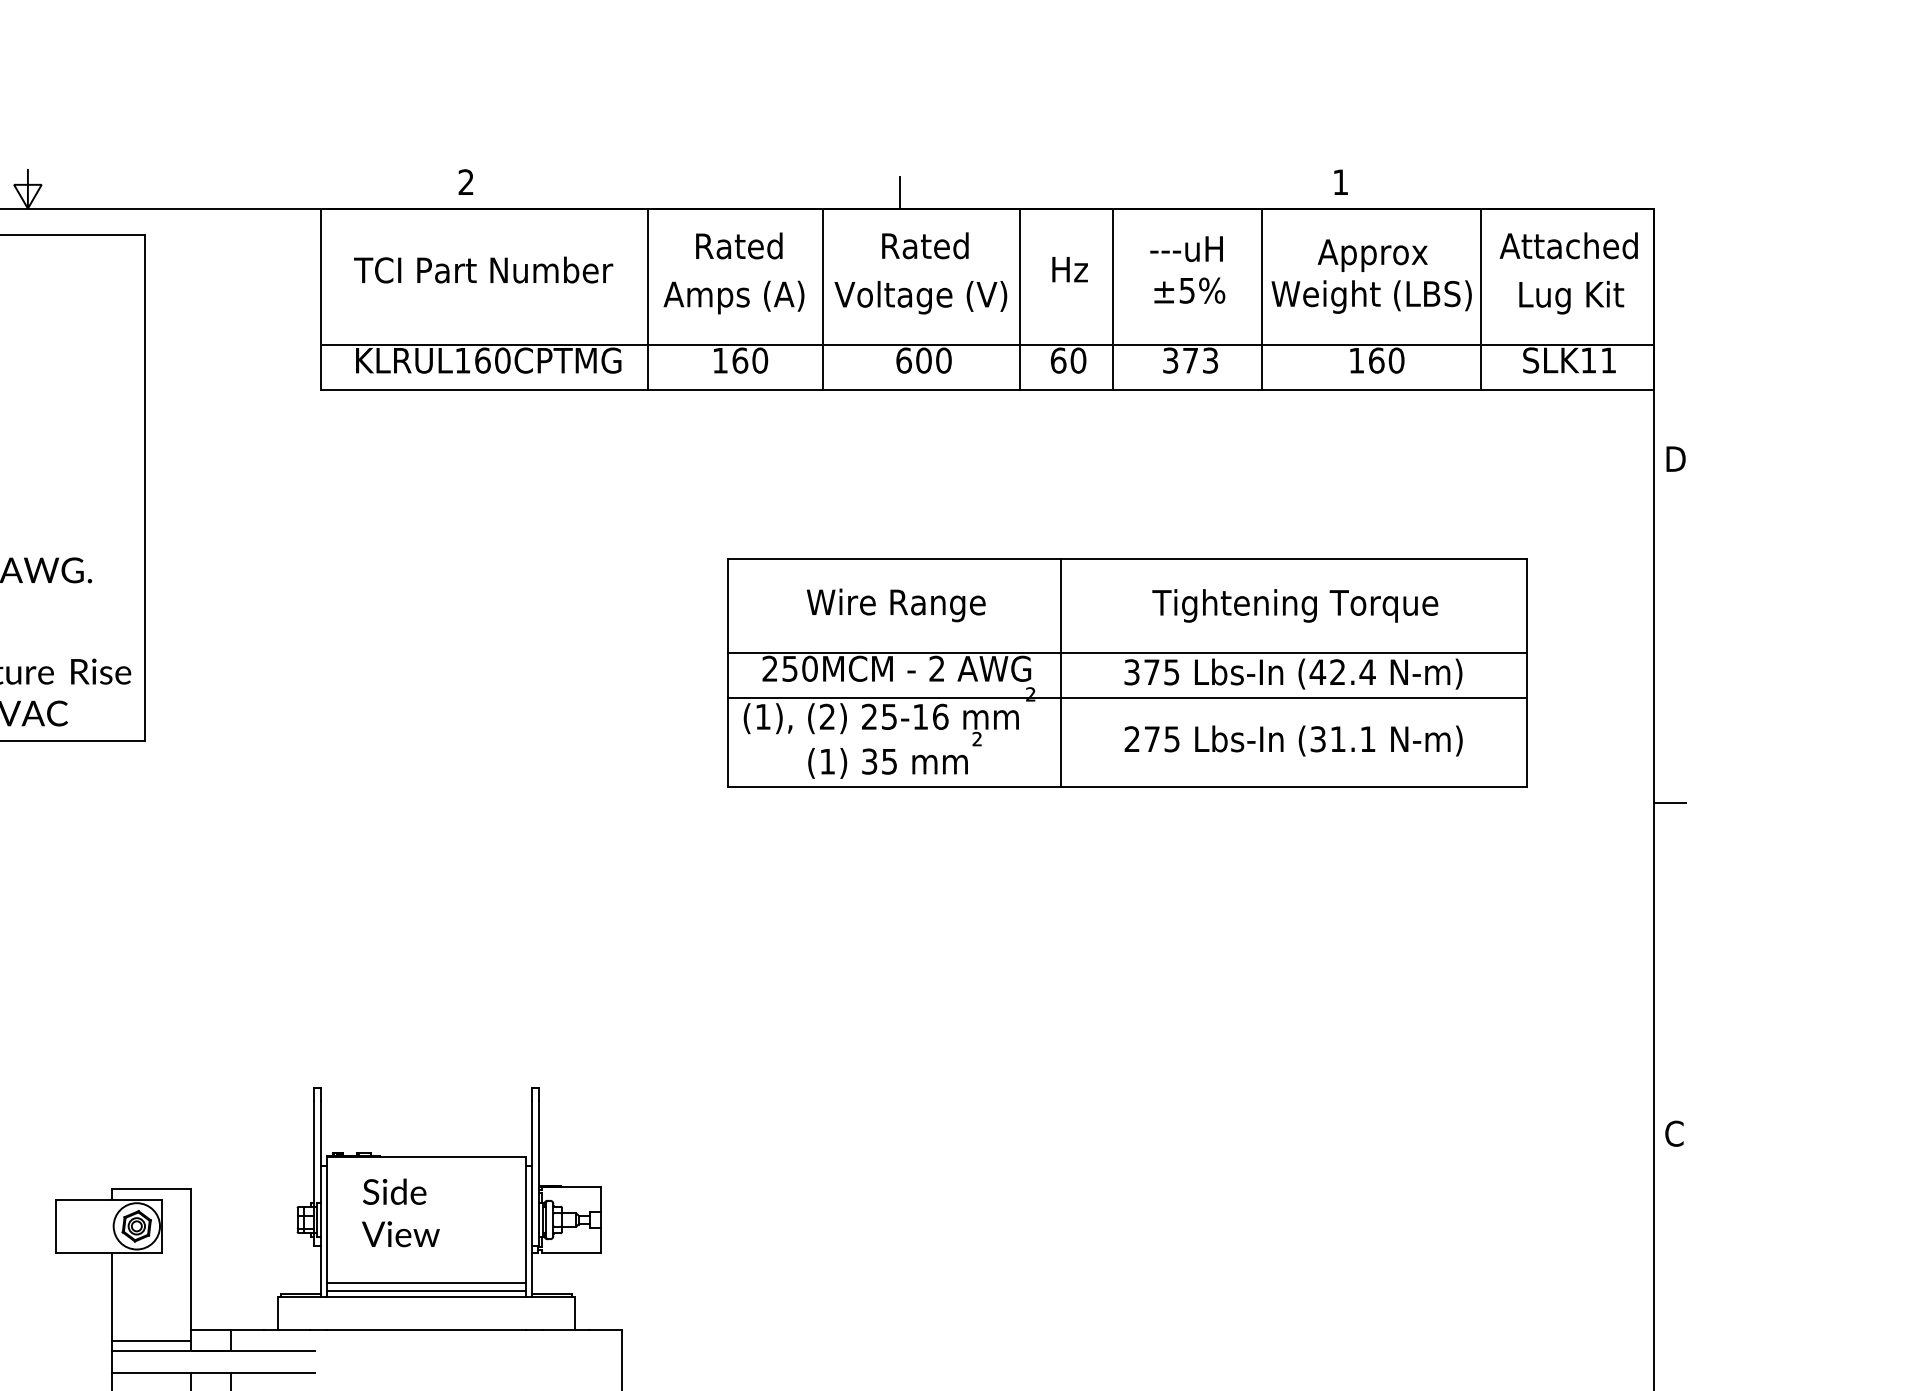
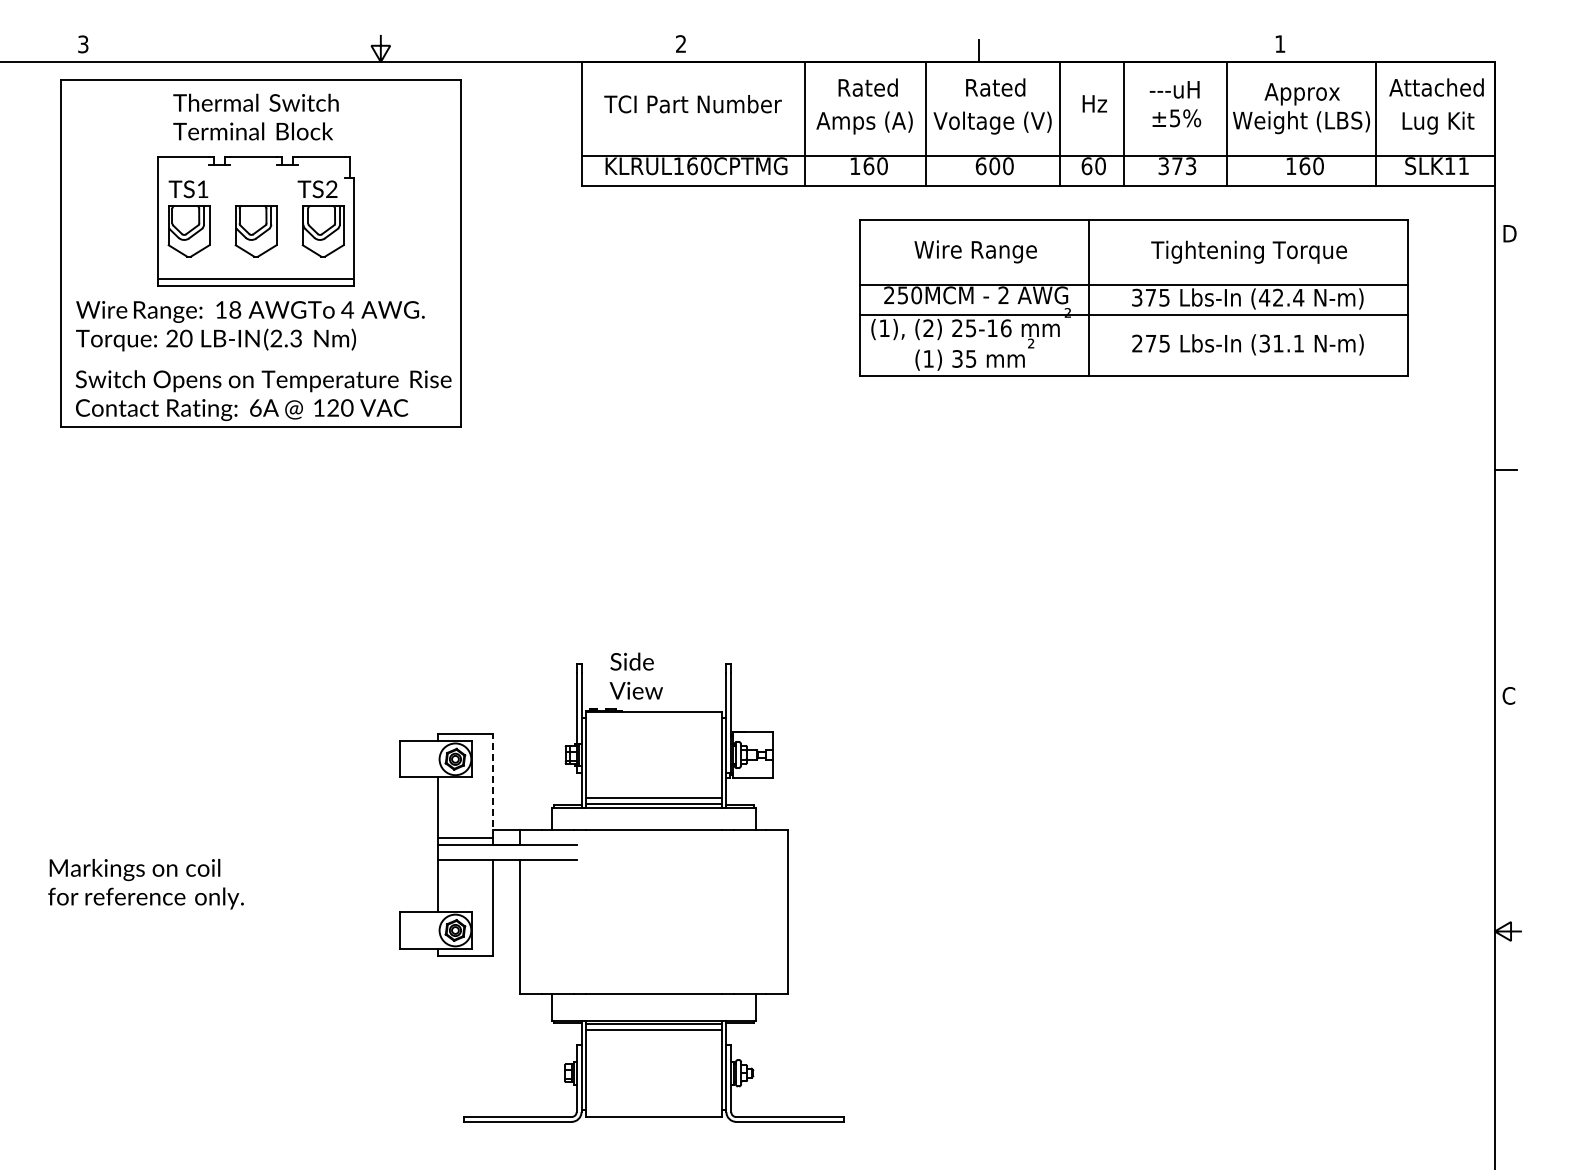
part: (1126, 671) -> (1133, 297), moved
text: (399, 1211) -> (635, 675), moved
line: (190, 1264) -> (492, 785), solid -> dashed

